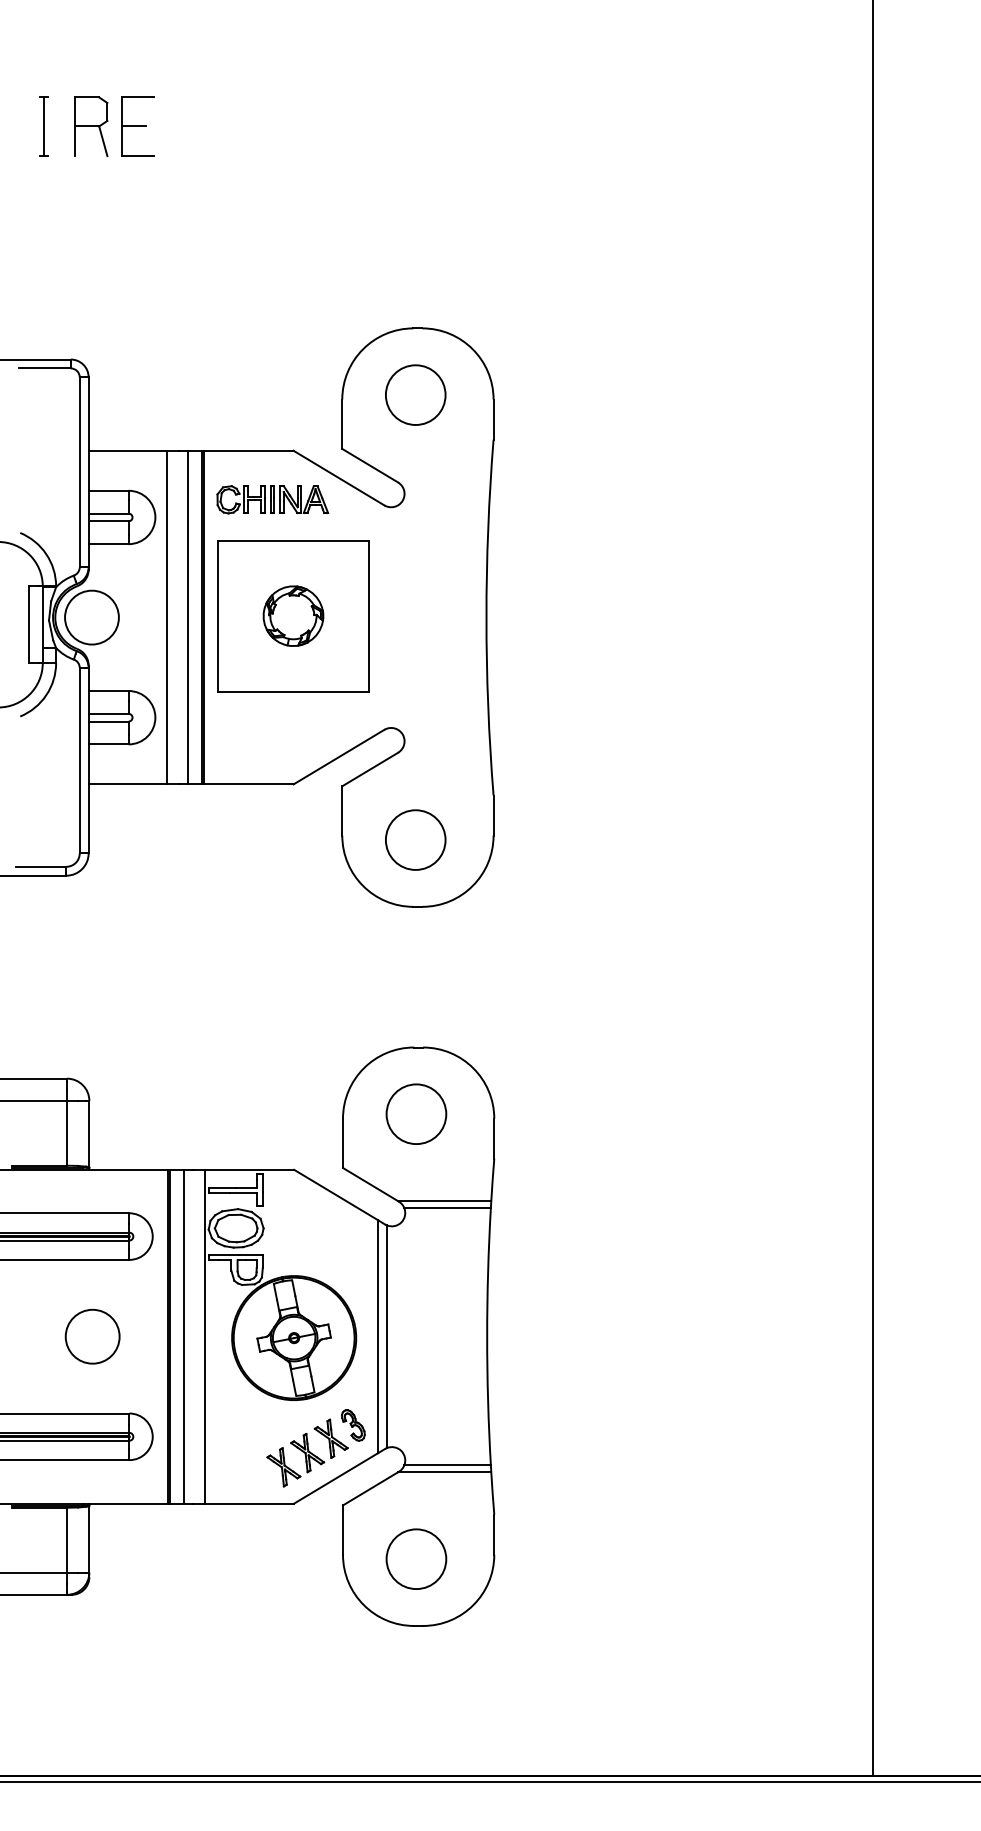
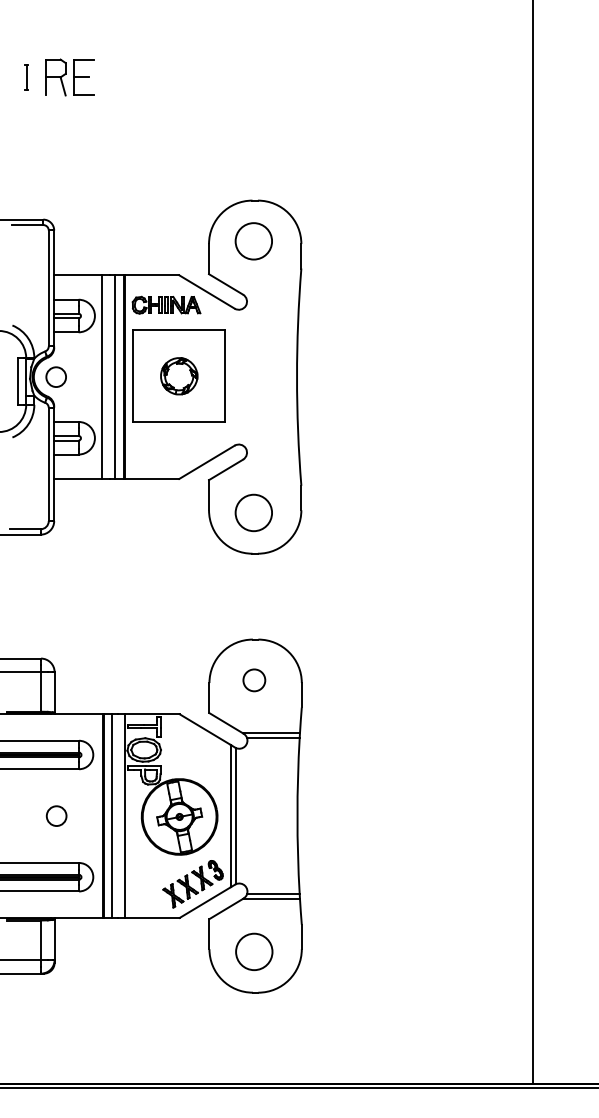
part: (43, 126) -> (26, 77), size x0.7
circle: (90, 616) -> (55, 376), size x0.6
circle: (416, 1114) -> (254, 680), size x0.6
circle: (92, 1335) -> (56, 815), size x0.6

